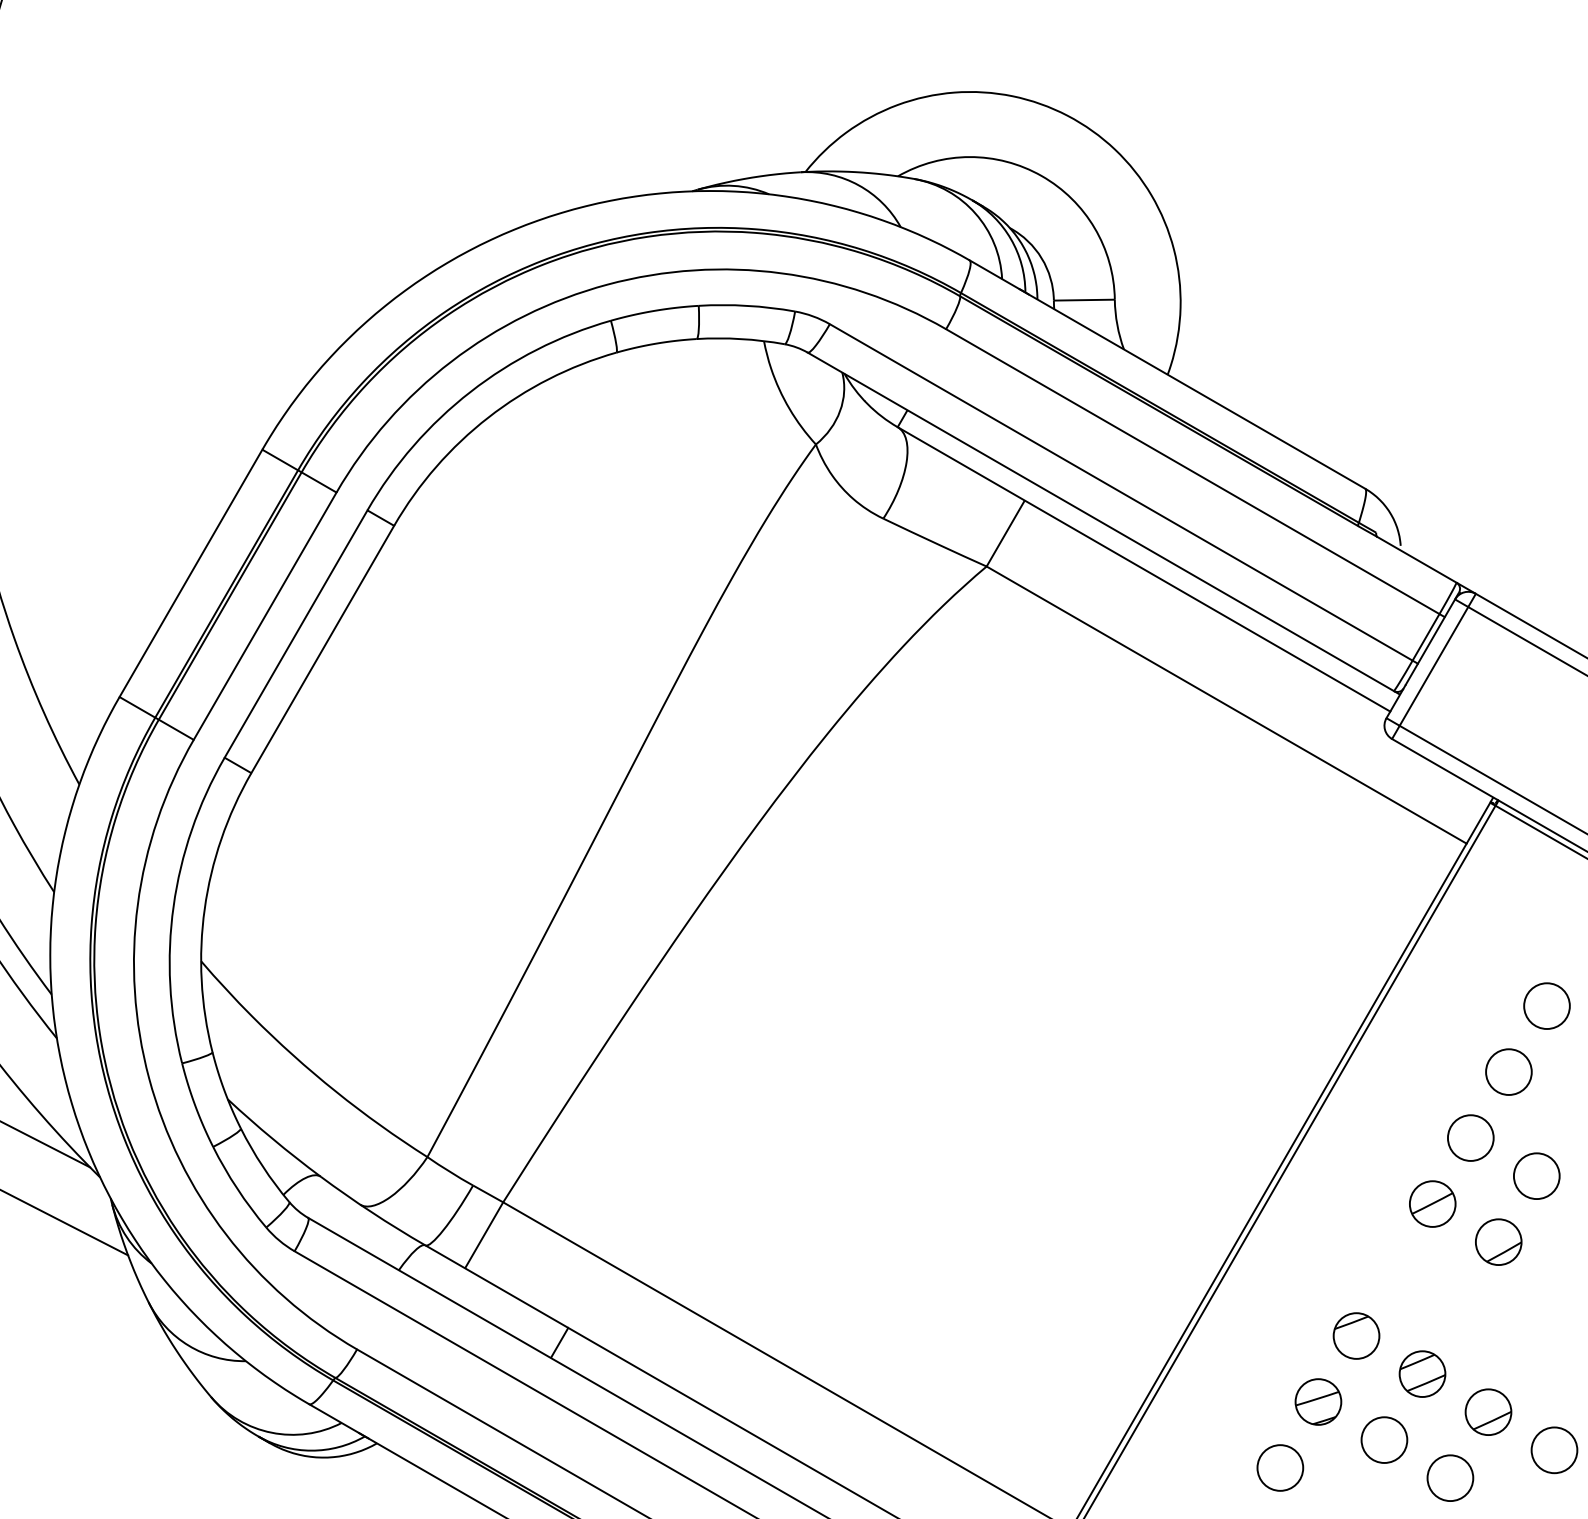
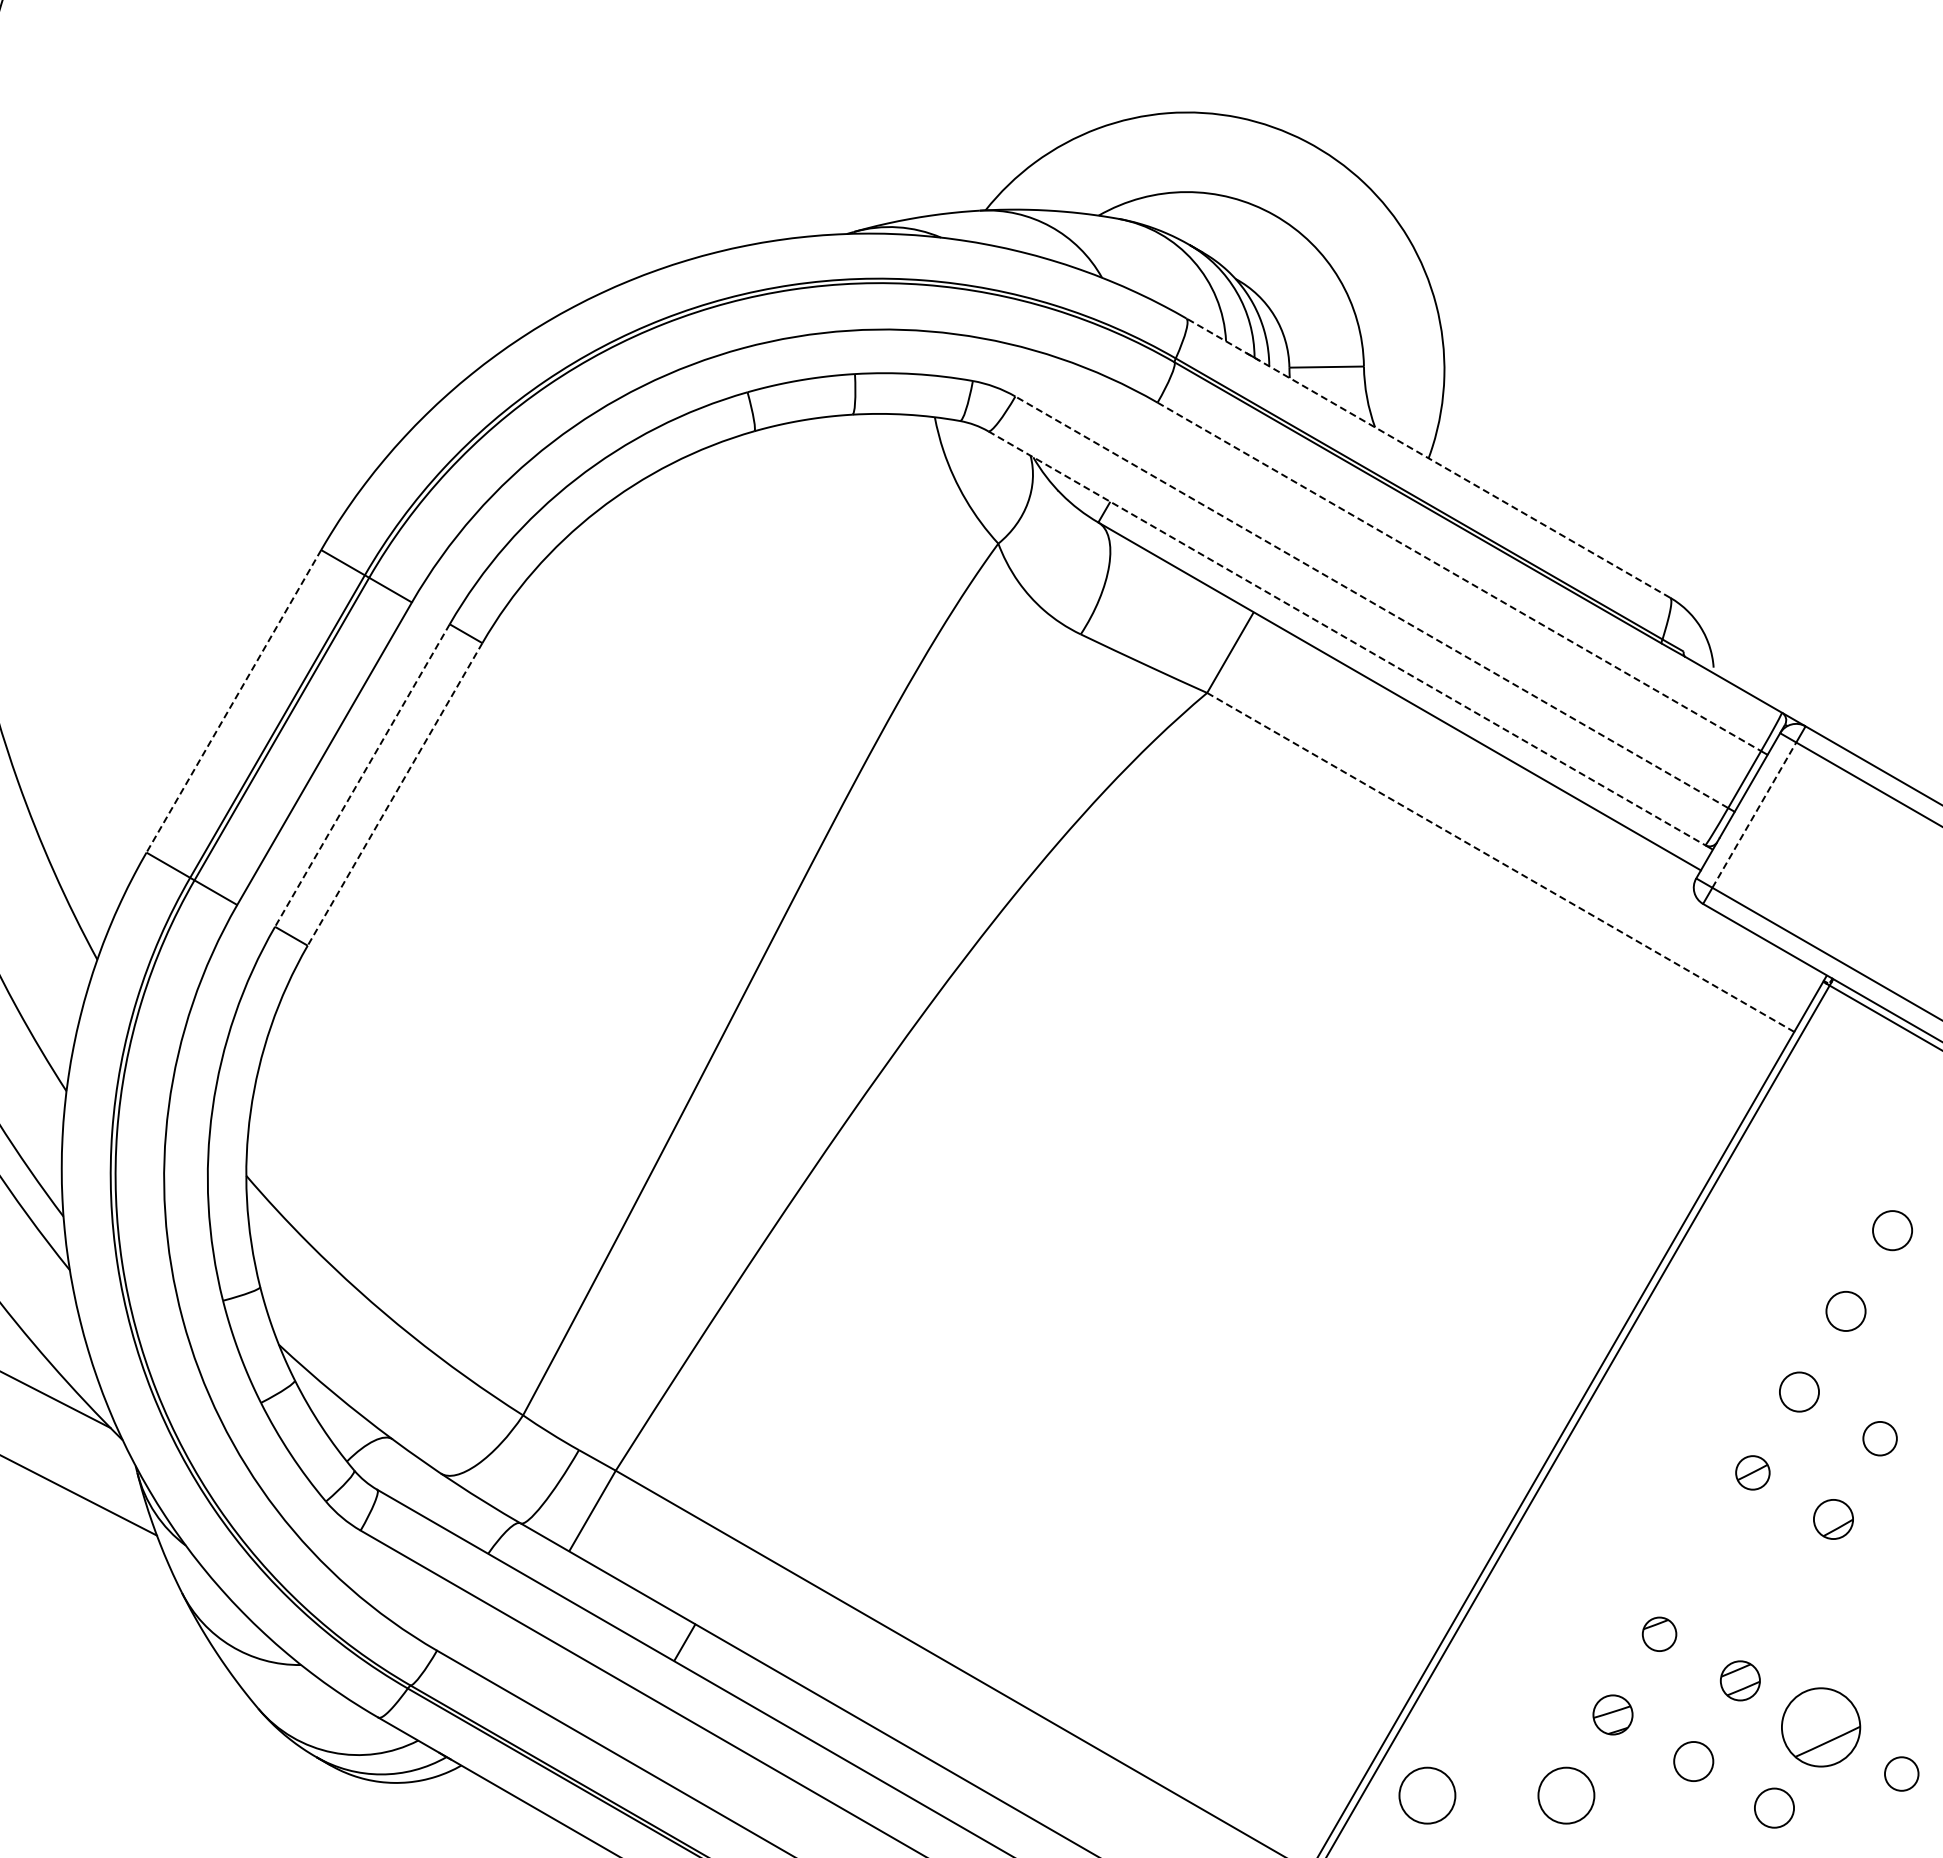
line: (1166, 374) -> (1427, 457), solid -> dashed
line: (1192, 472) -> (1459, 577), solid -> dashed
line: (1121, 492) -> (1371, 602), solid -> dashed
line: (1100, 522) -> (1346, 638), solid -> dashed
line: (190, 573) -> (233, 701), solid -> dashed
line: (296, 634) -> (362, 775), solid -> dashed
line: (323, 649) -> (395, 794), solid -> dashed
line: (1434, 666) -> (1754, 815), solid -> dashed
line: (1226, 705) -> (1500, 862), solid -> dashed
circle: (1546, 1005) -> (1892, 1230), size x0.7
circle: (1508, 1072) -> (1845, 1311), size x0.7
circle: (1470, 1137) -> (1799, 1391), size x0.7
circle: (1537, 1176) -> (1880, 1438), size x0.6
part: (1432, 1203) -> (1752, 1472), size x0.6
part: (1498, 1242) -> (1833, 1519), size x0.7
part: (1356, 1336) -> (1659, 1634), size x0.6
part: (1422, 1373) -> (1740, 1680), size x0.7
part: (1318, 1401) -> (1612, 1714), size x0.7
part: (1488, 1412) -> (1820, 1727), size x1.4
circle: (1384, 1440) -> (1693, 1761), size x0.7
circle: (1554, 1450) -> (1901, 1774), size x0.6
circle: (1166, 1467) -> (1427, 1795), added
circle: (1450, 1478) -> (1774, 1808), size x0.7

